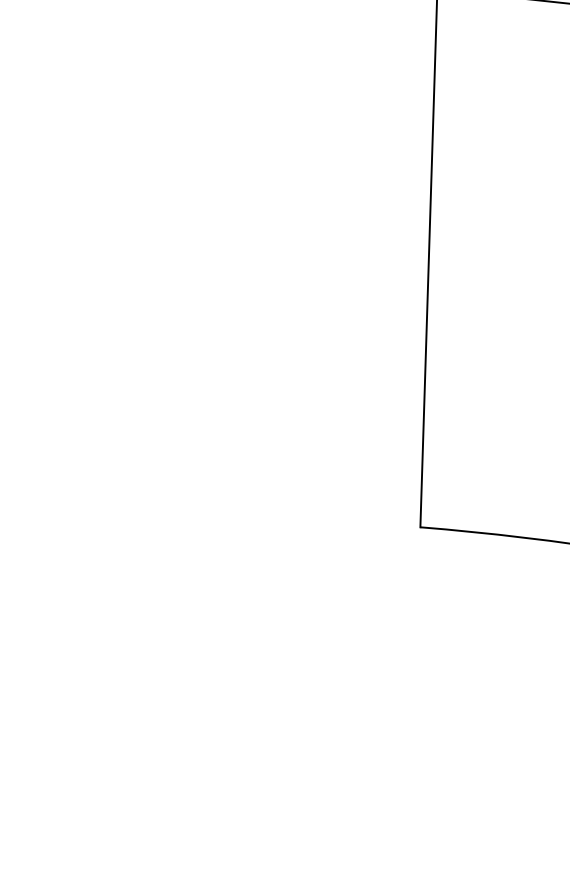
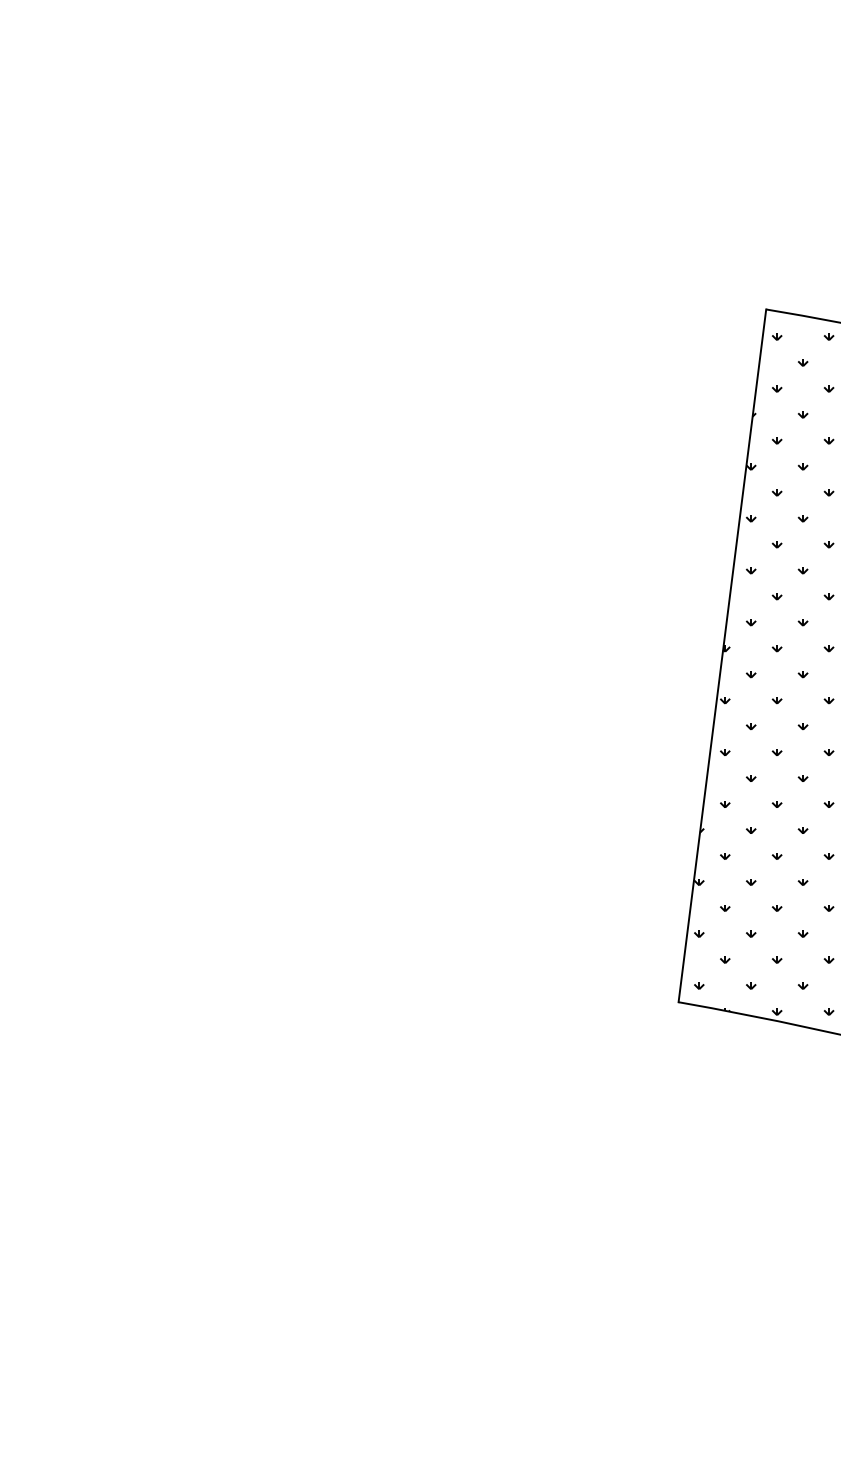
hatch: (461, 270) -> (763, 674), added

